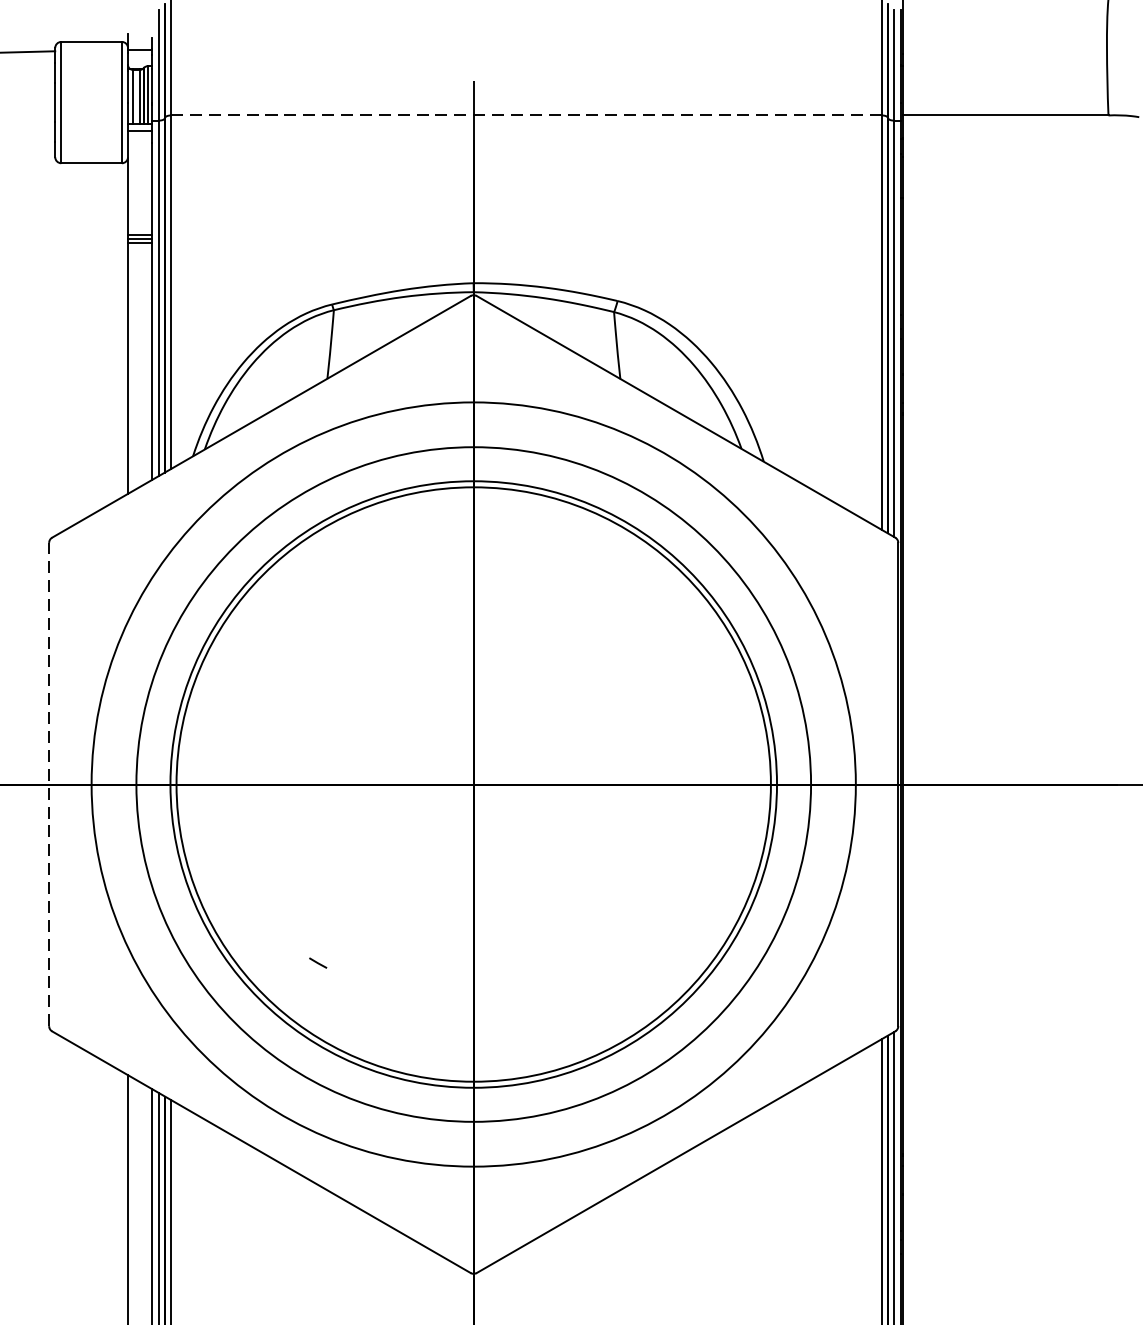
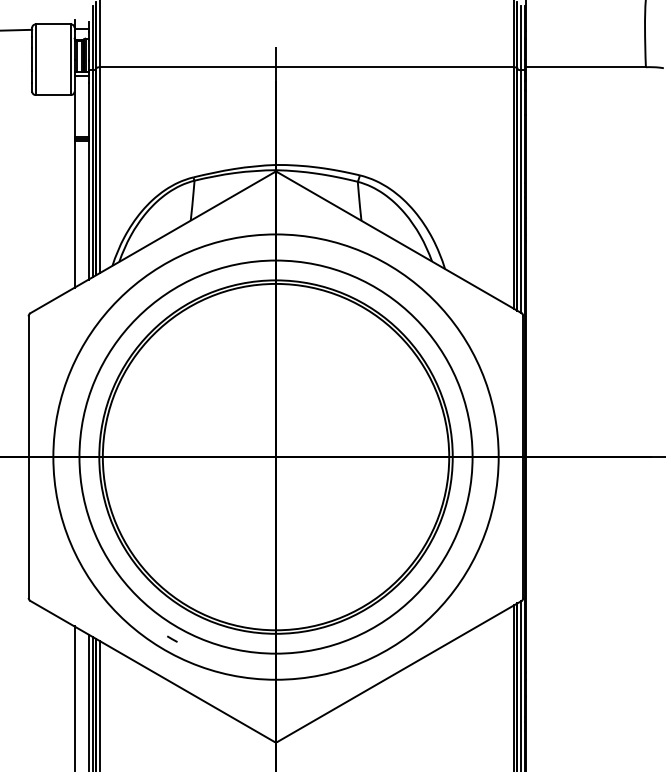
line: (527, 115) -> (307, 67), dashed -> solid
line: (48, 785) -> (28, 457), dashed -> solid
arc: (318, 961) -> (172, 638), moved

